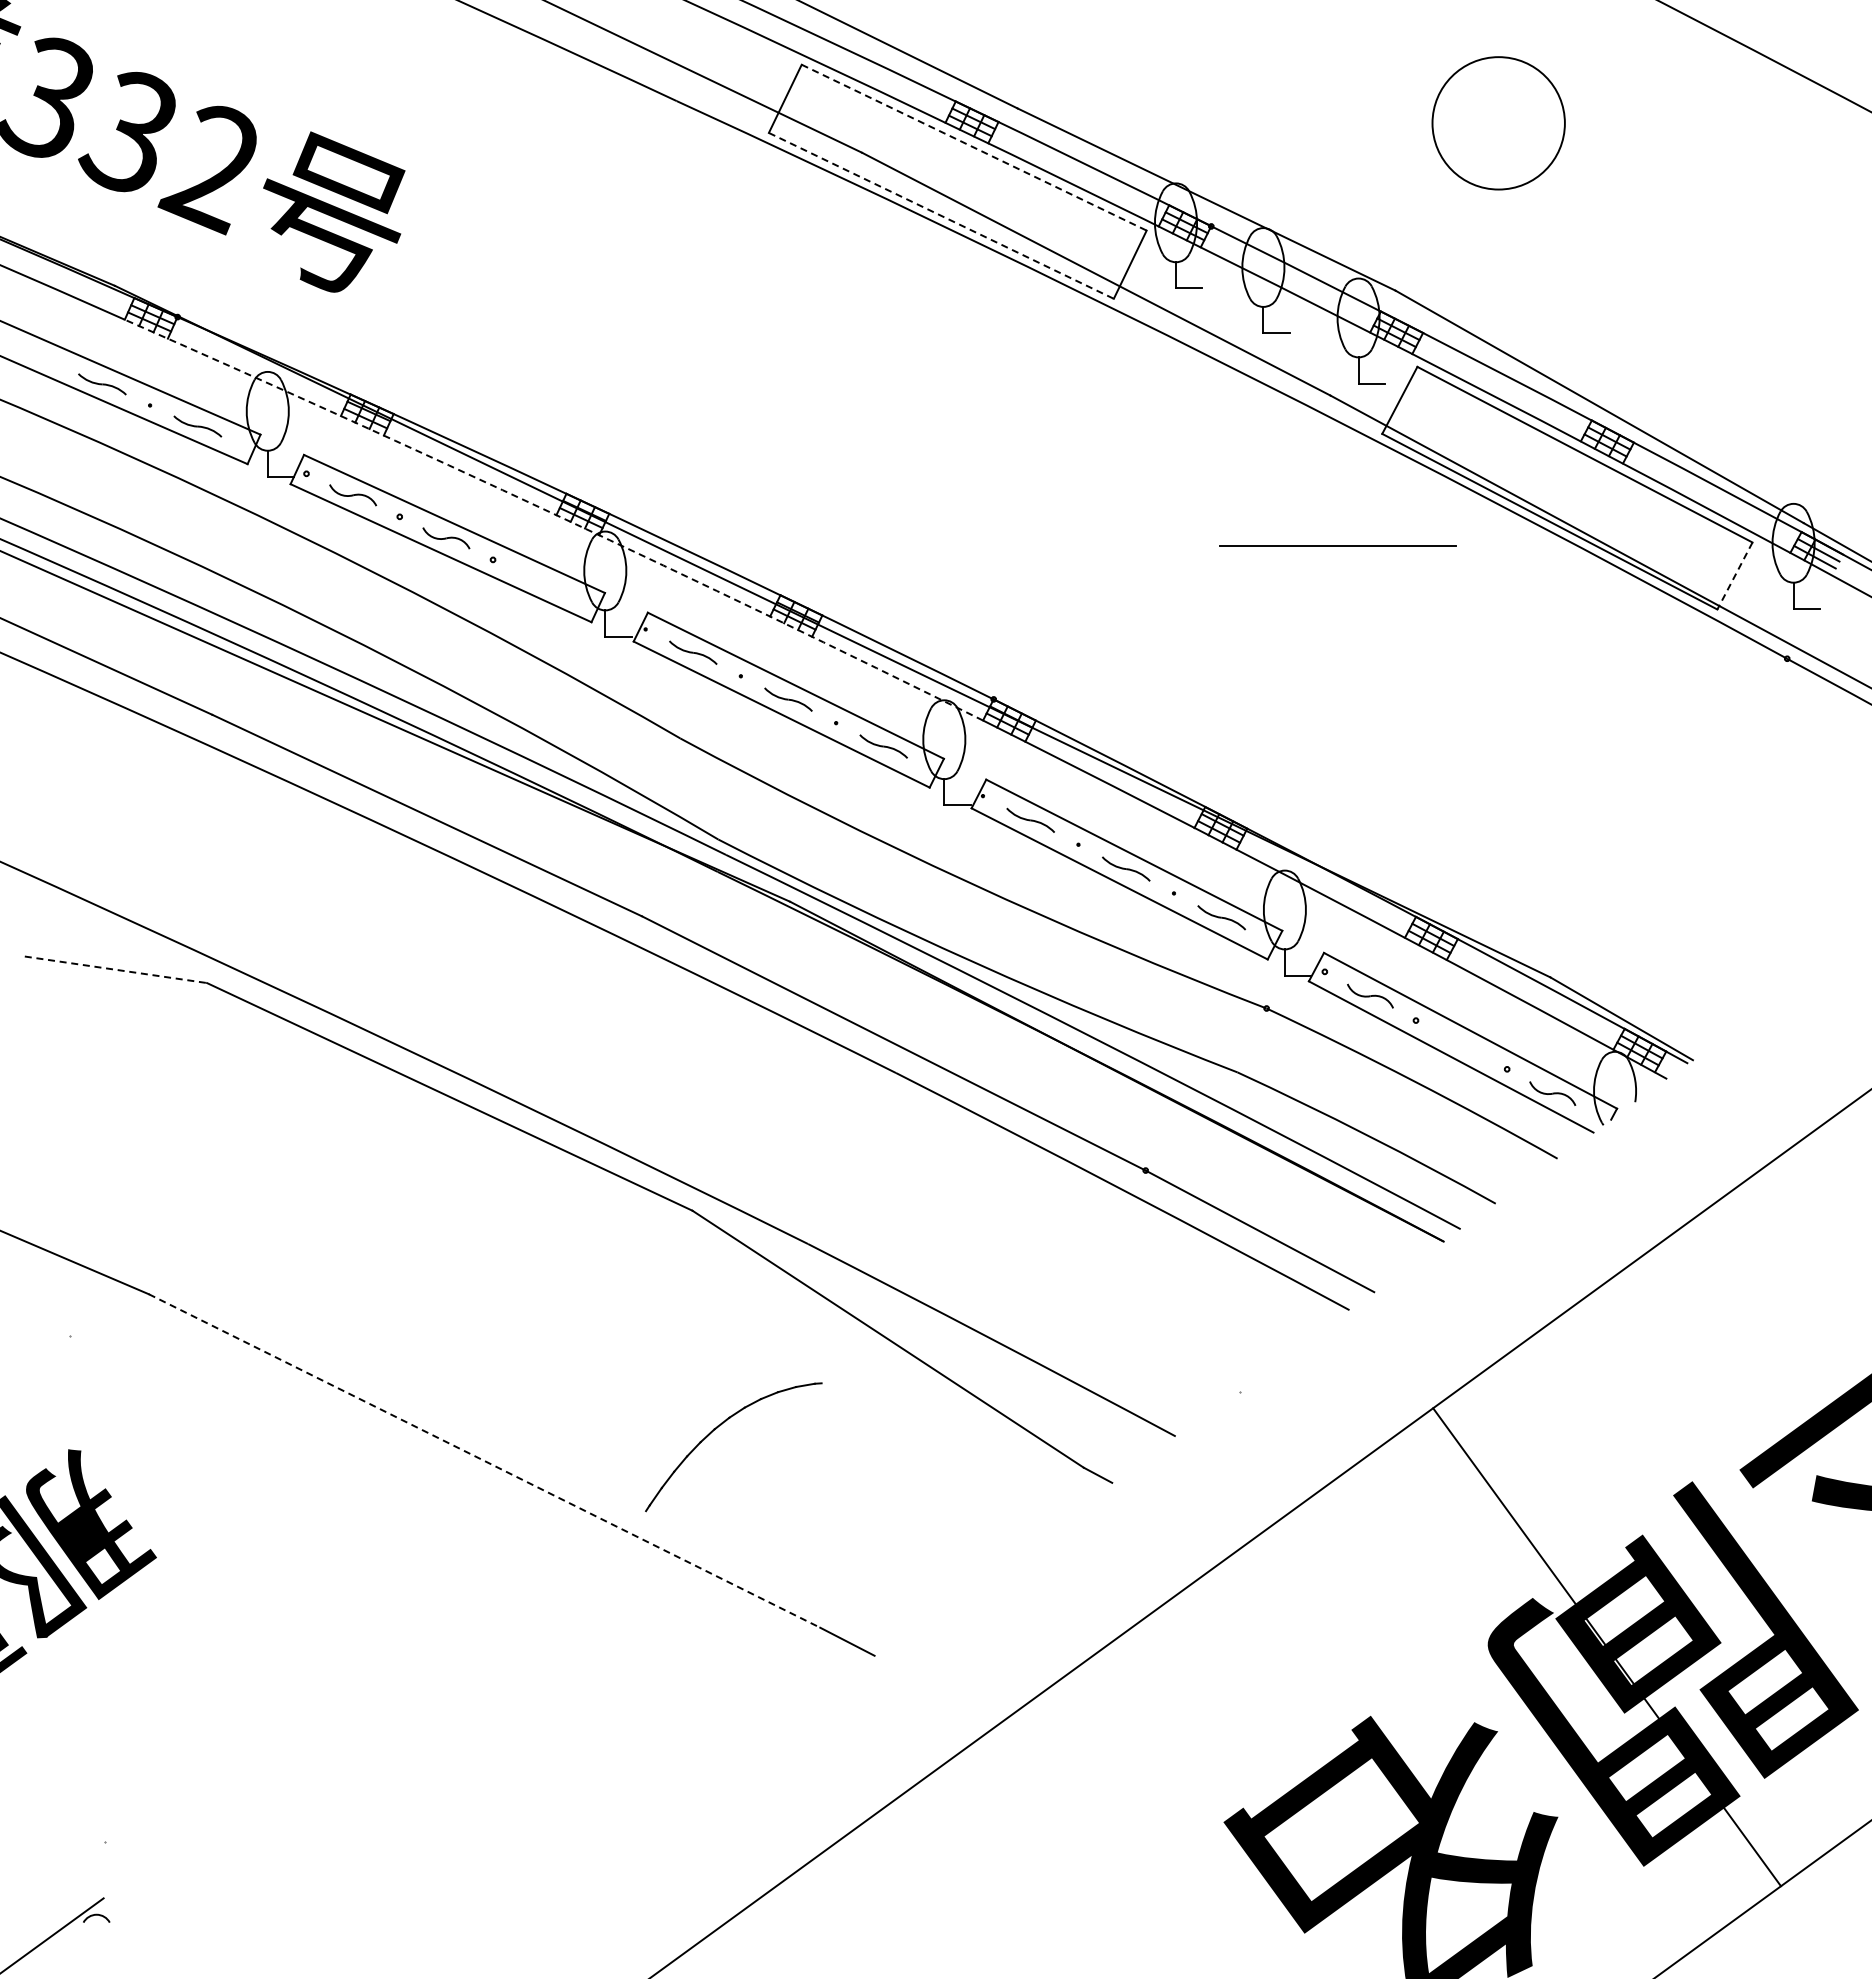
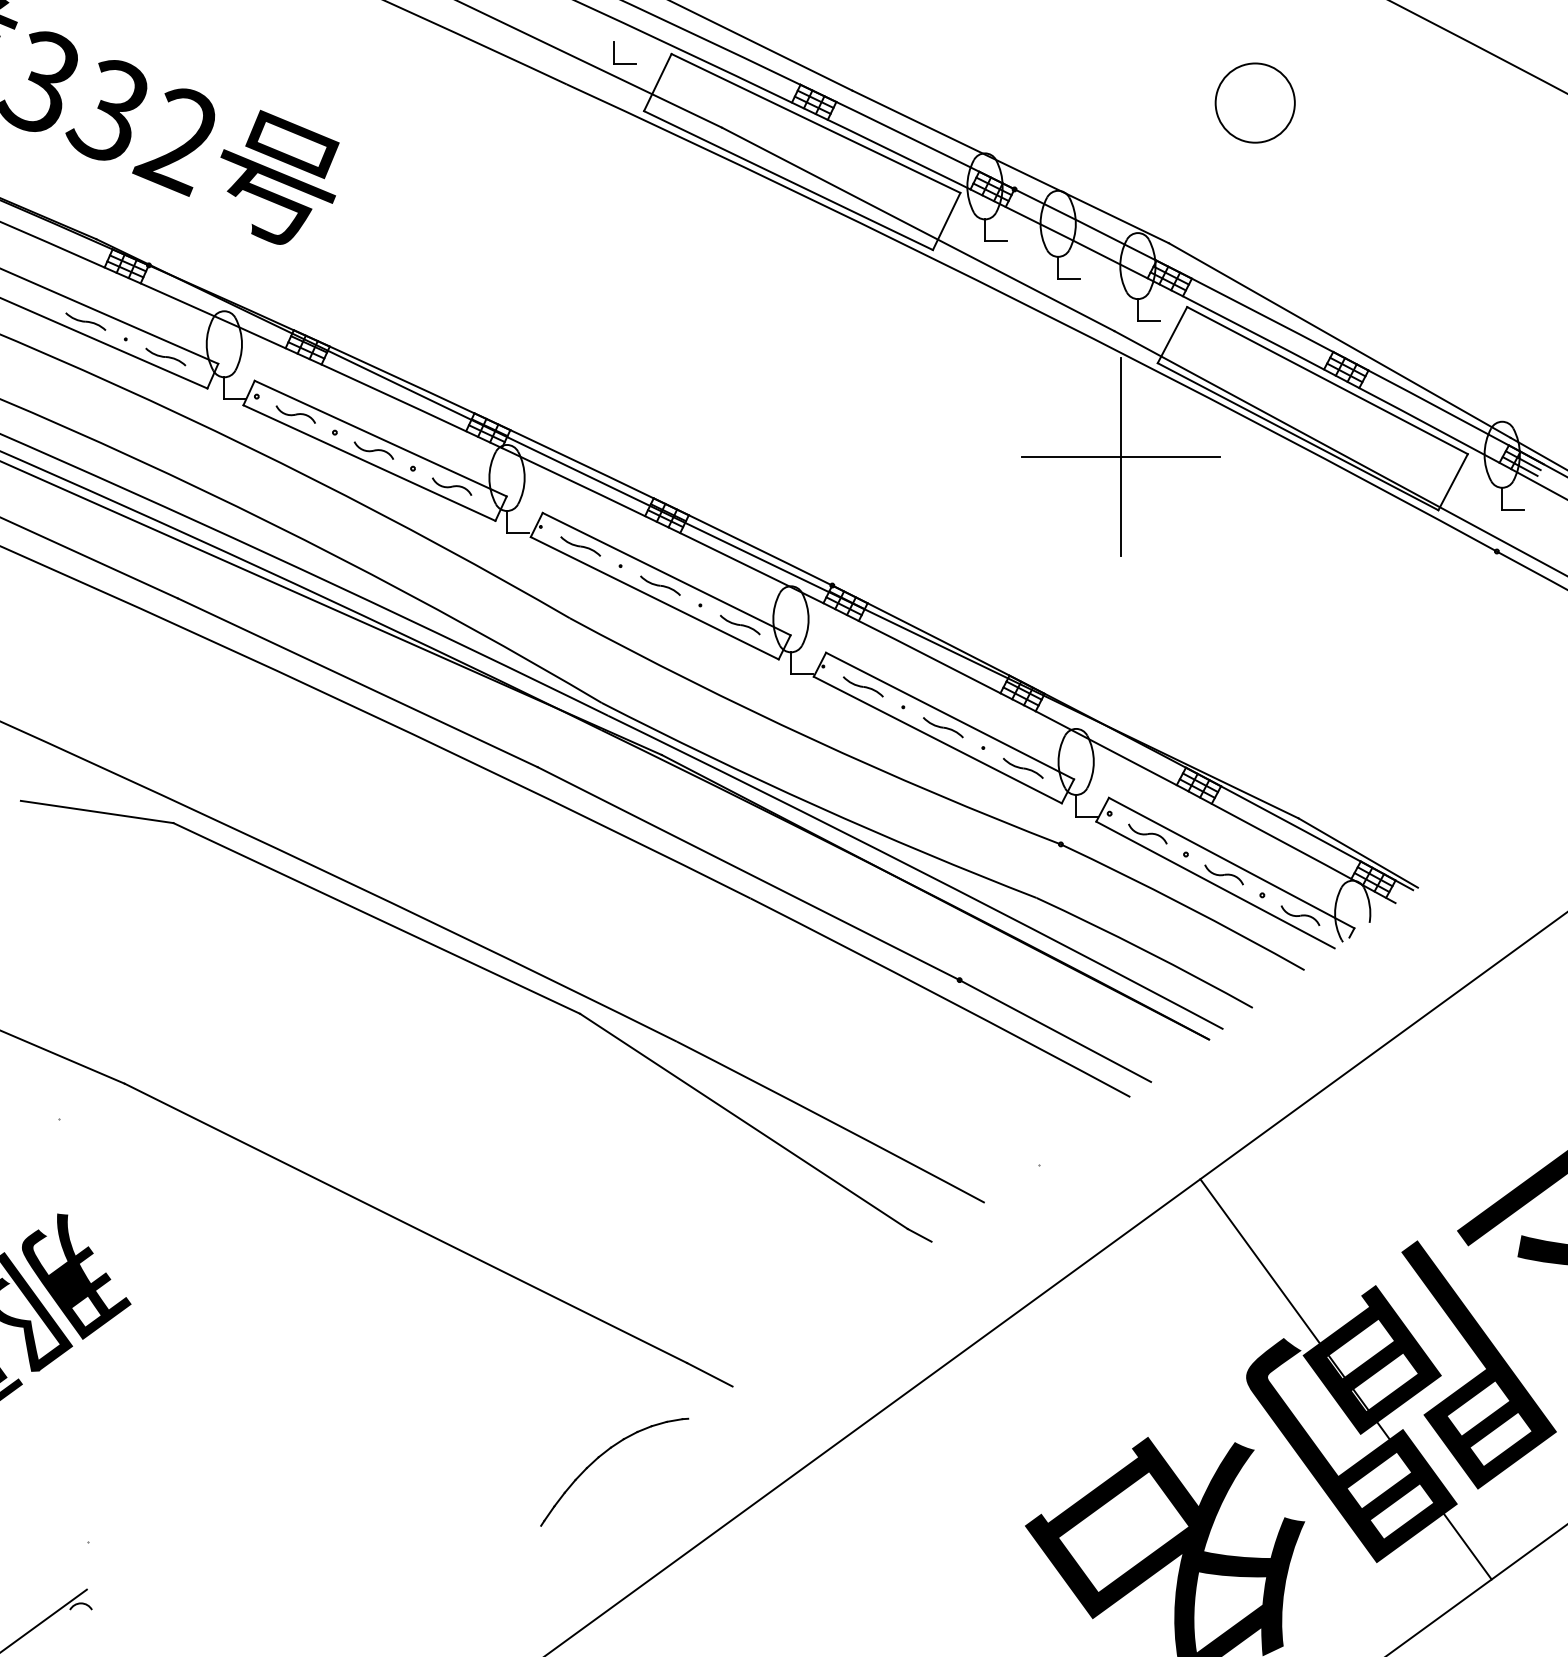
part: (733, 63) -> (614, 52), added
circle: (1498, 123) -> (1255, 103), size x0.71
line: (974, 147) -> (816, 123), dashed -> solid
line: (941, 216) -> (788, 181), dashed -> solid
arc: (556, 515) -> (466, 431), dashed -> solid
line: (1337, 545) -> (1120, 456), added
line: (1734, 576) -> (1452, 482), dashed -> solid
part: (539, 581) -> (451, 486), added
line: (116, 969) -> (97, 811), dashed -> solid
part: (1461, 1044) -> (1224, 874), added
part: (716, 1429) -> (600, 1457), moved
line: (484, 1460) -> (405, 1222), dashed -> solid

